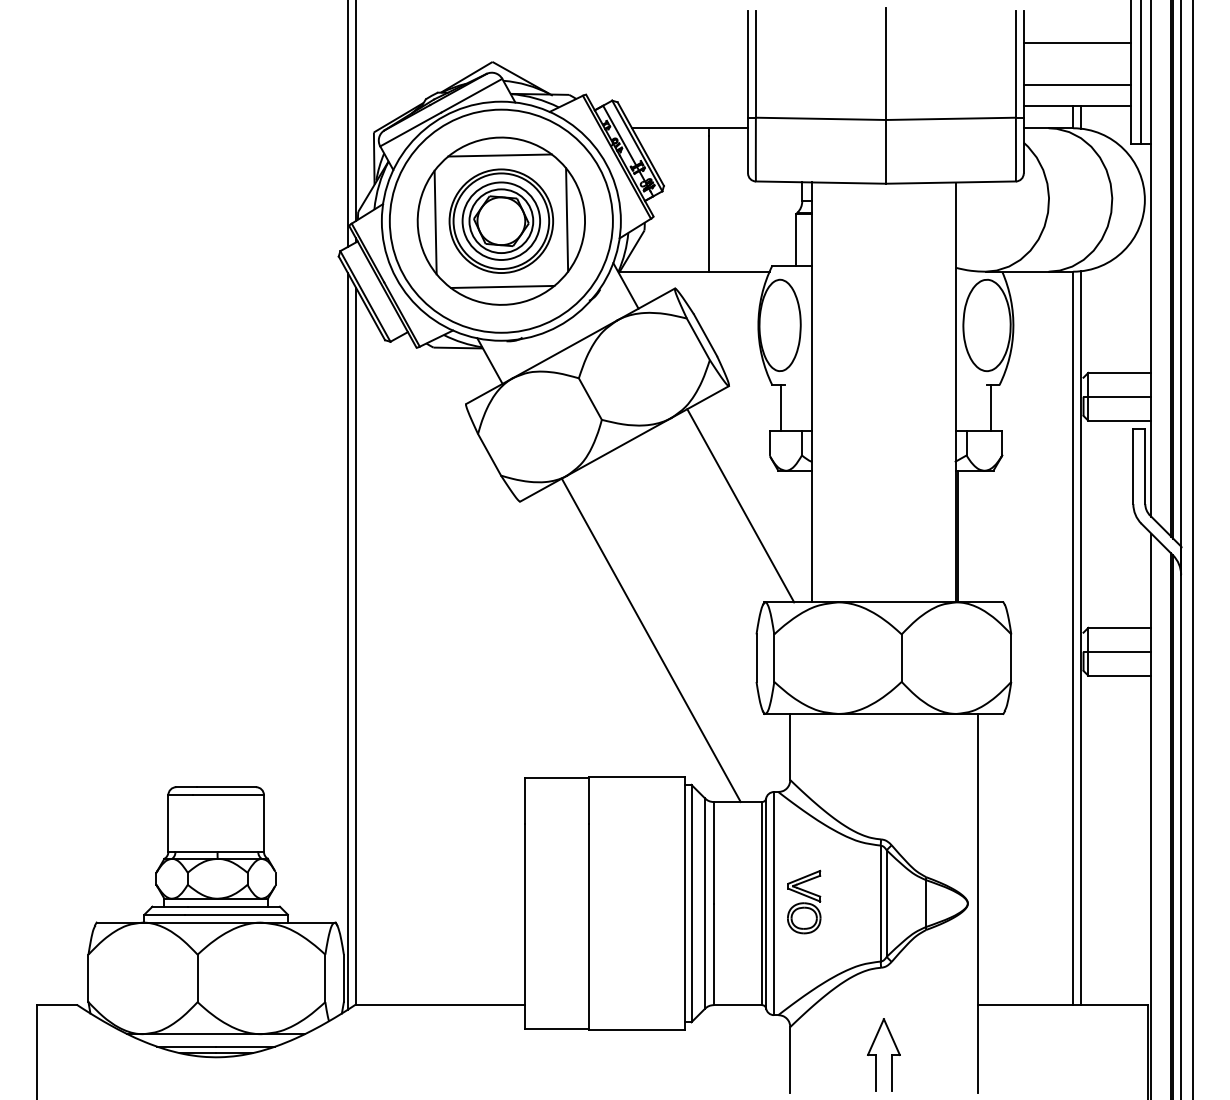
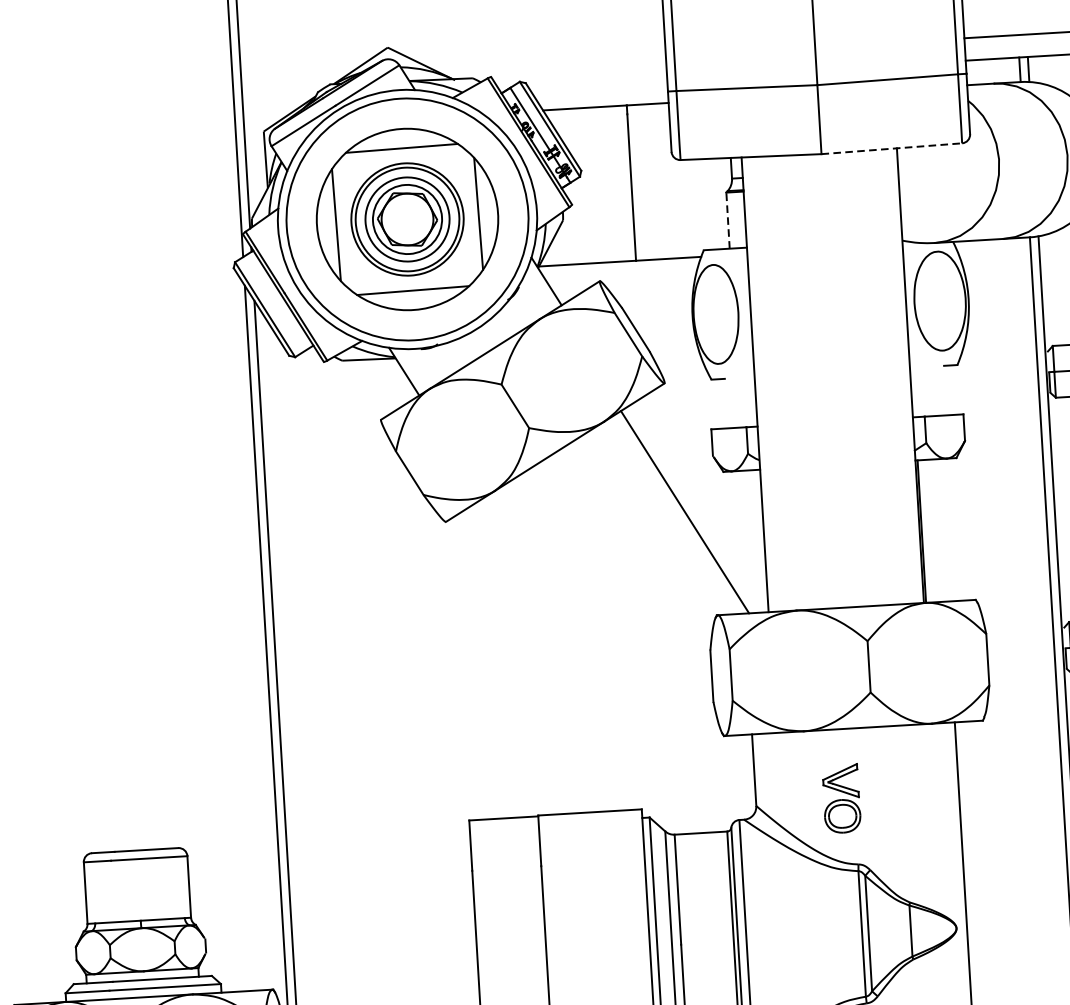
line: (951, 182) -> (892, 148), solid -> dashed
line: (796, 239) -> (728, 220), solid -> dashed
line: (780, 407) -> (721, 403), removed
line: (991, 407) -> (950, 389), removed
line: (650, 640) -> (595, 663), removed
part: (804, 901) -> (841, 798), moved

